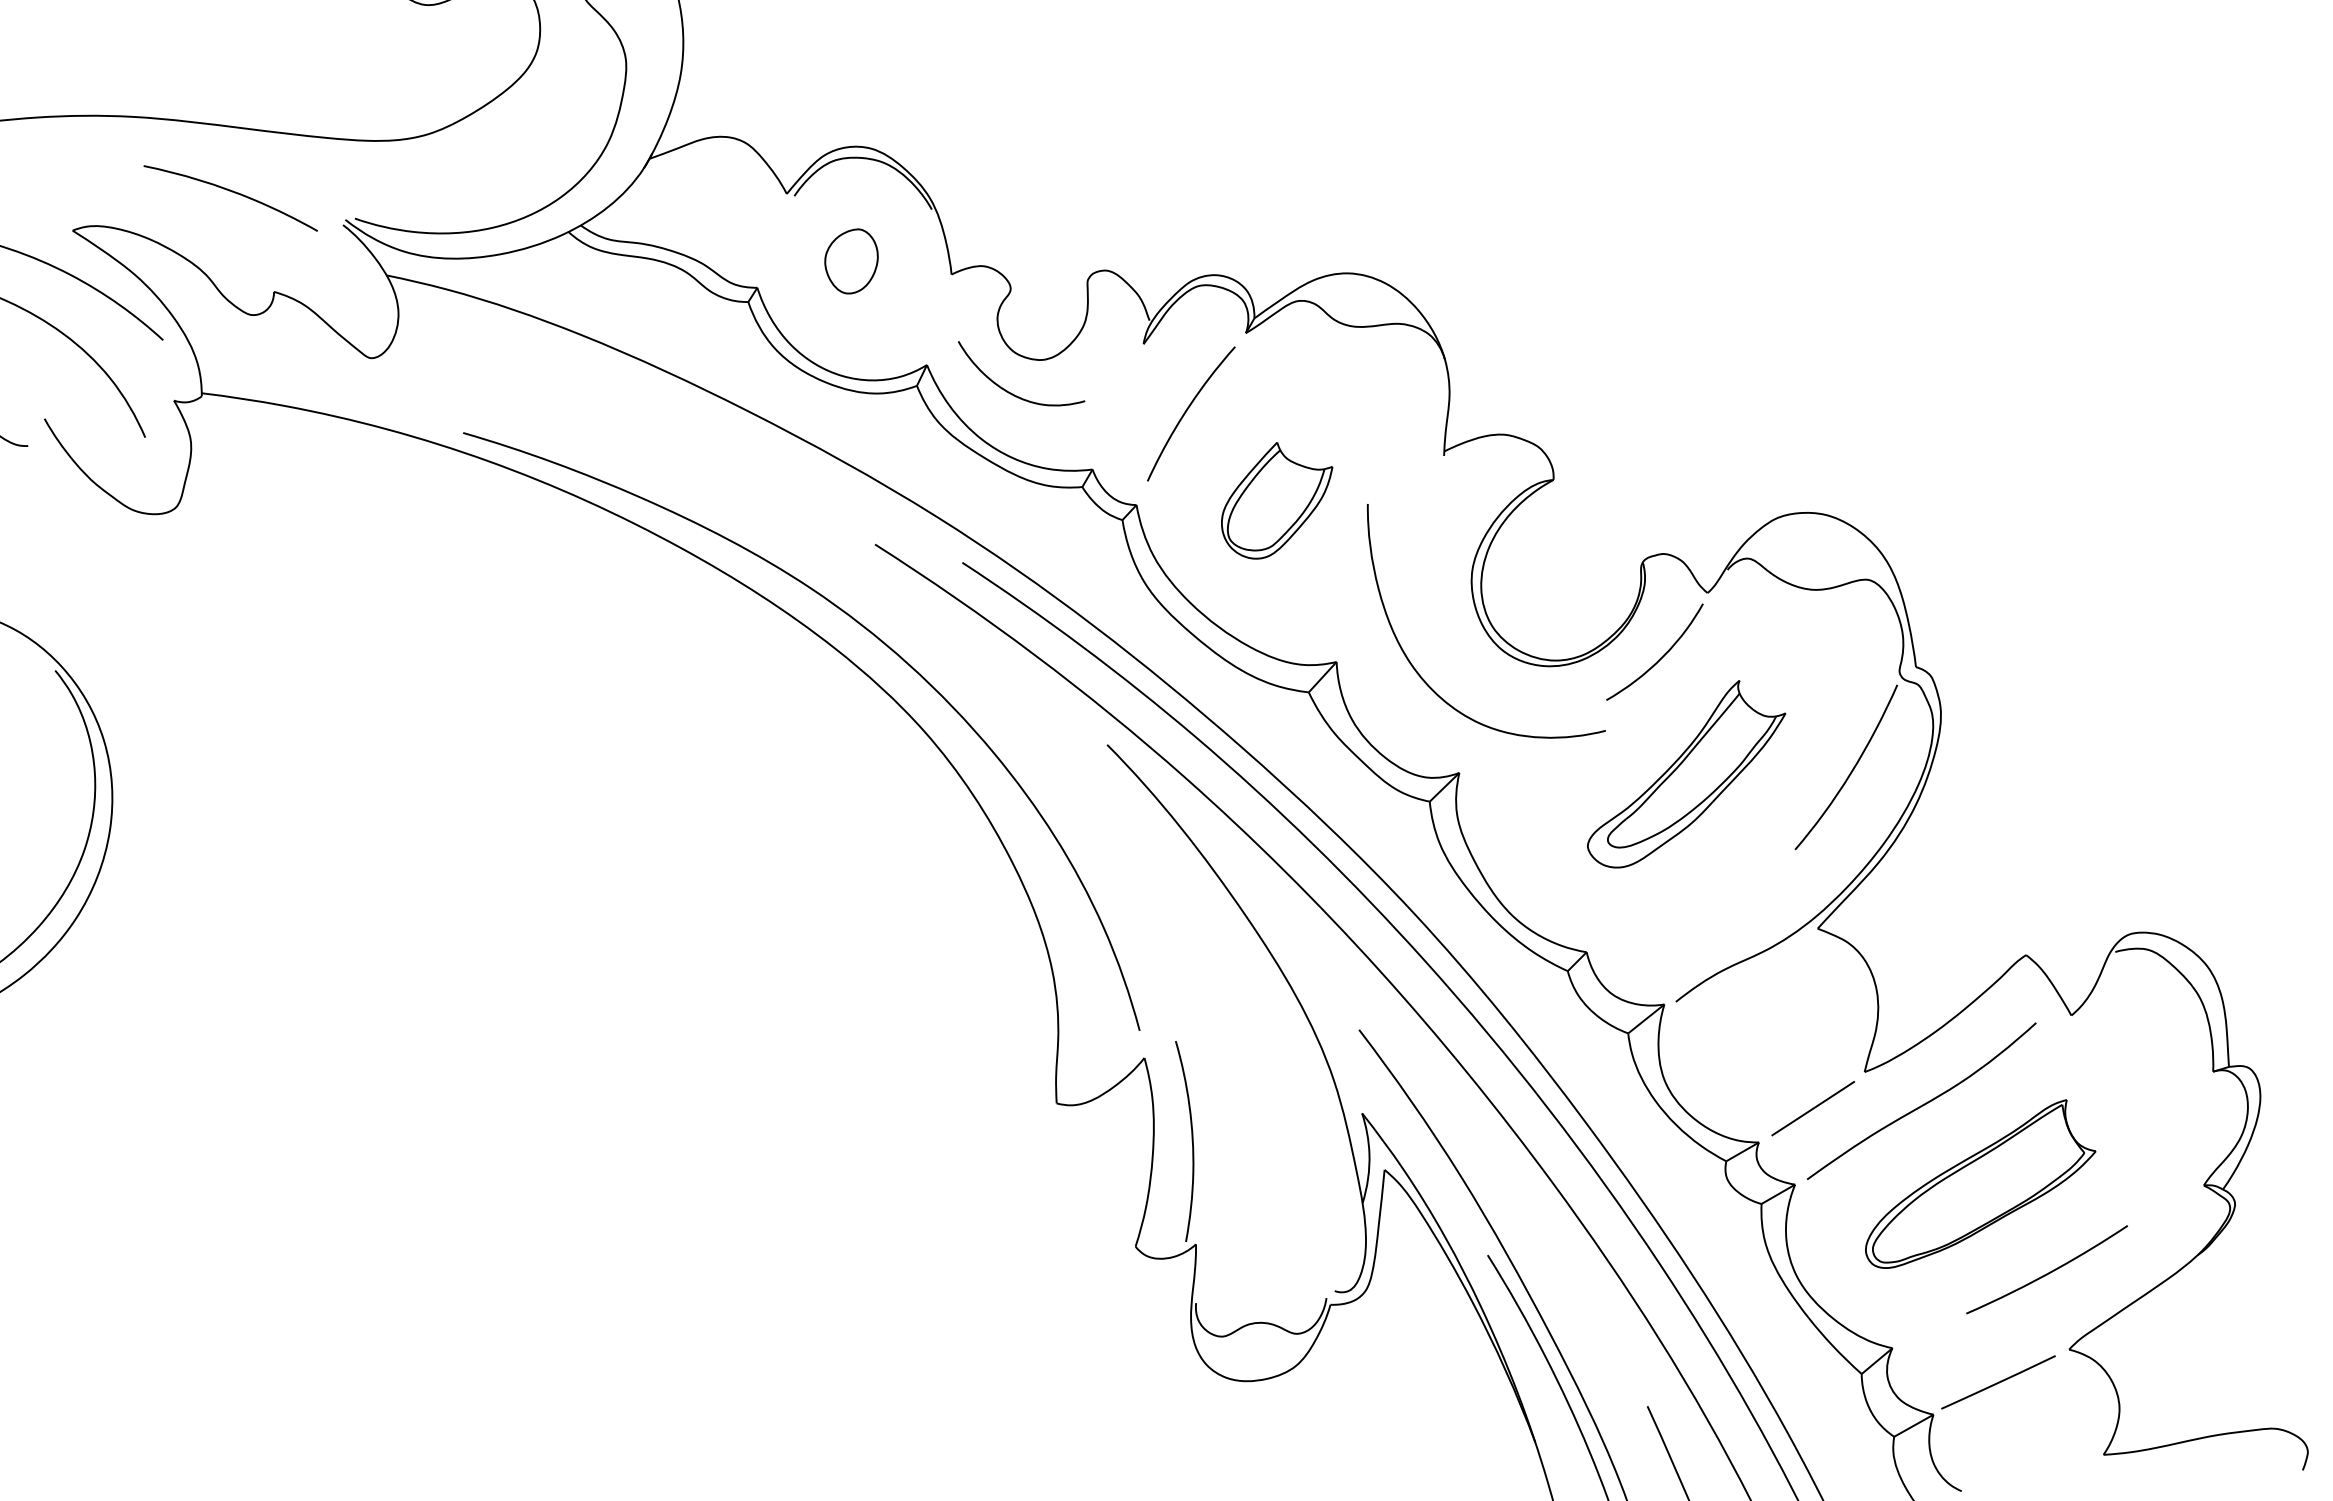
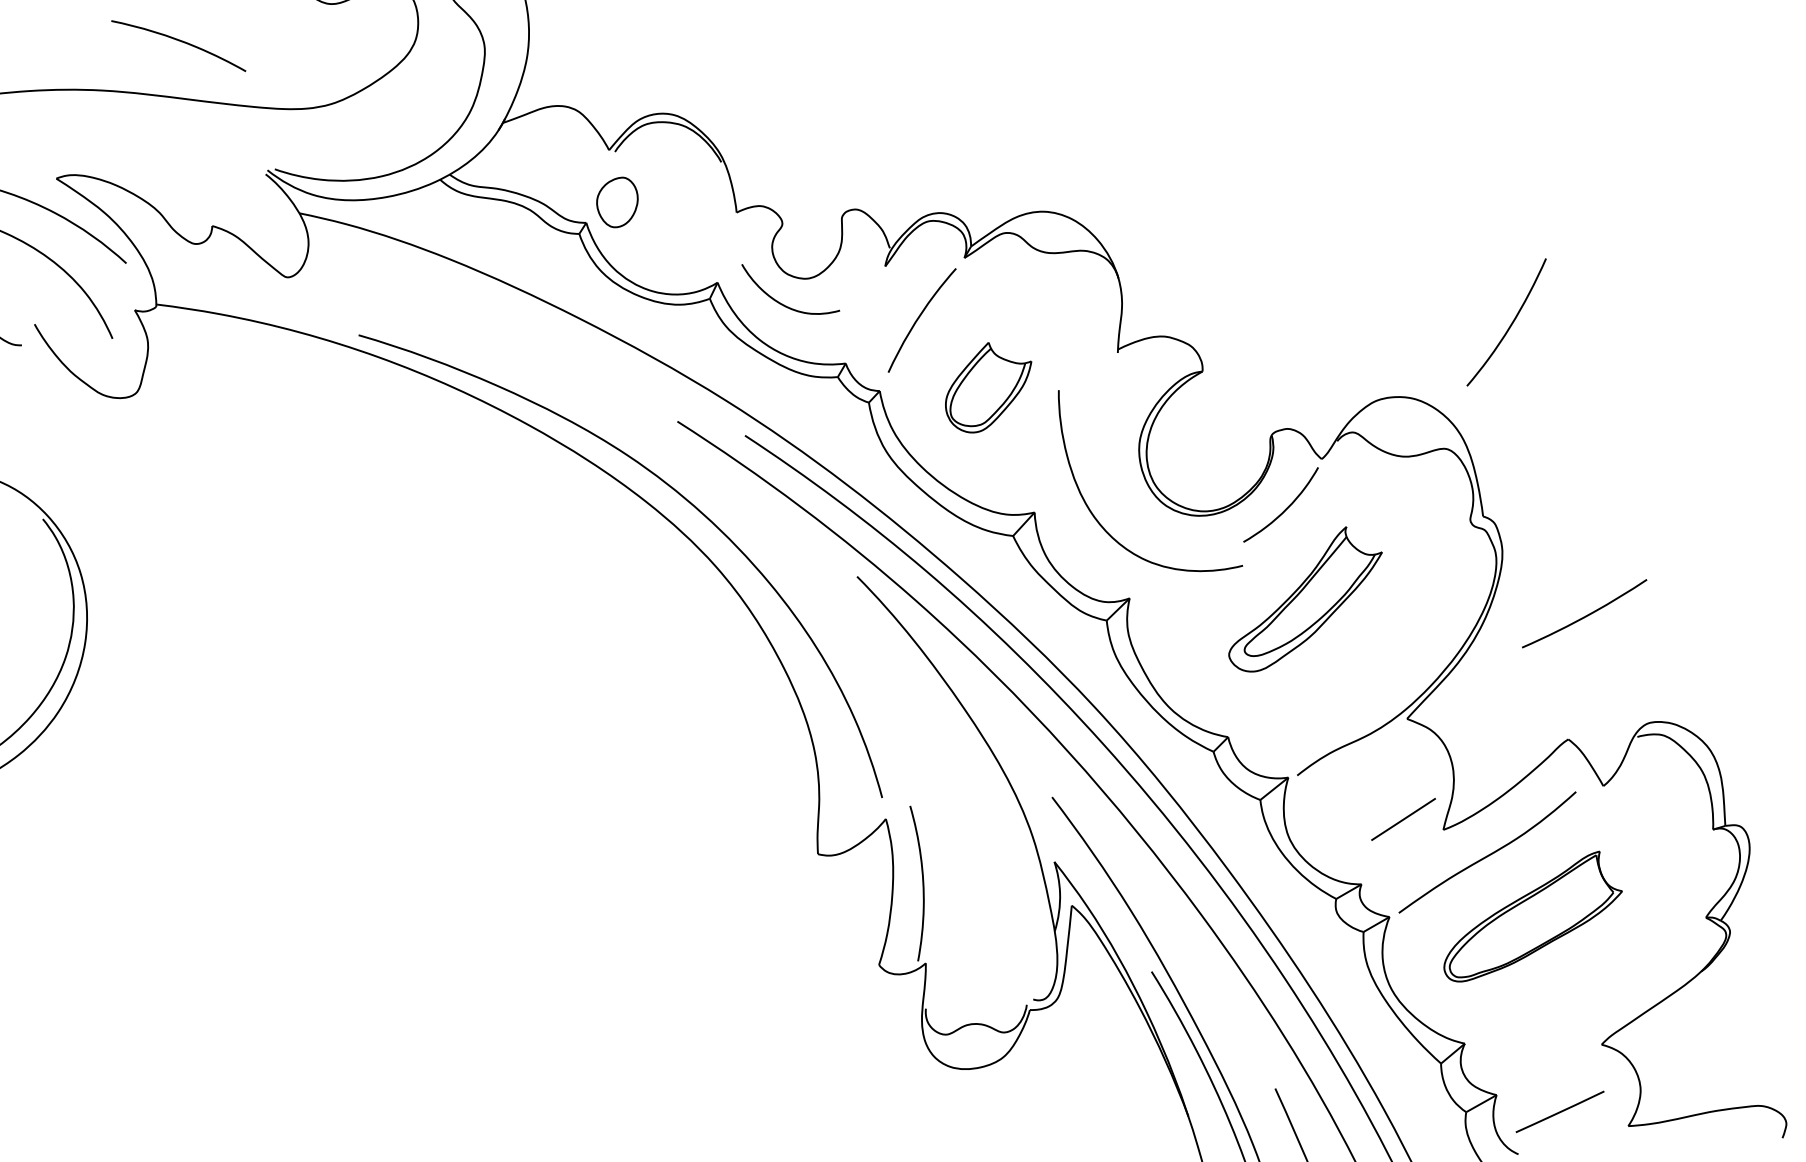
curve: (231, 192) -> (179, 41), moved
part: (851, 261) -> (617, 202), moved
curve: (1850, 771) -> (1509, 325), moved
line: (1813, 1108) -> (1403, 819), moved
curve: (2048, 1272) -> (1585, 615), moved
line: (1998, 1382) -> (1560, 1111), moved

